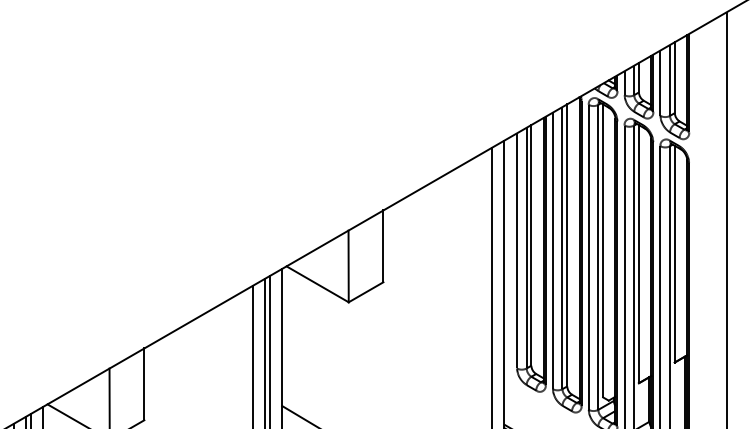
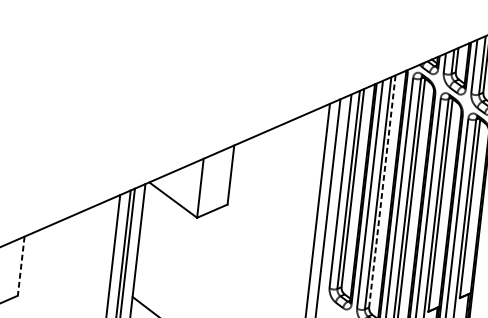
line: (567, 244) -> (382, 190), solid -> dashed
line: (144, 384) -> (21, 266), solid -> dashed

